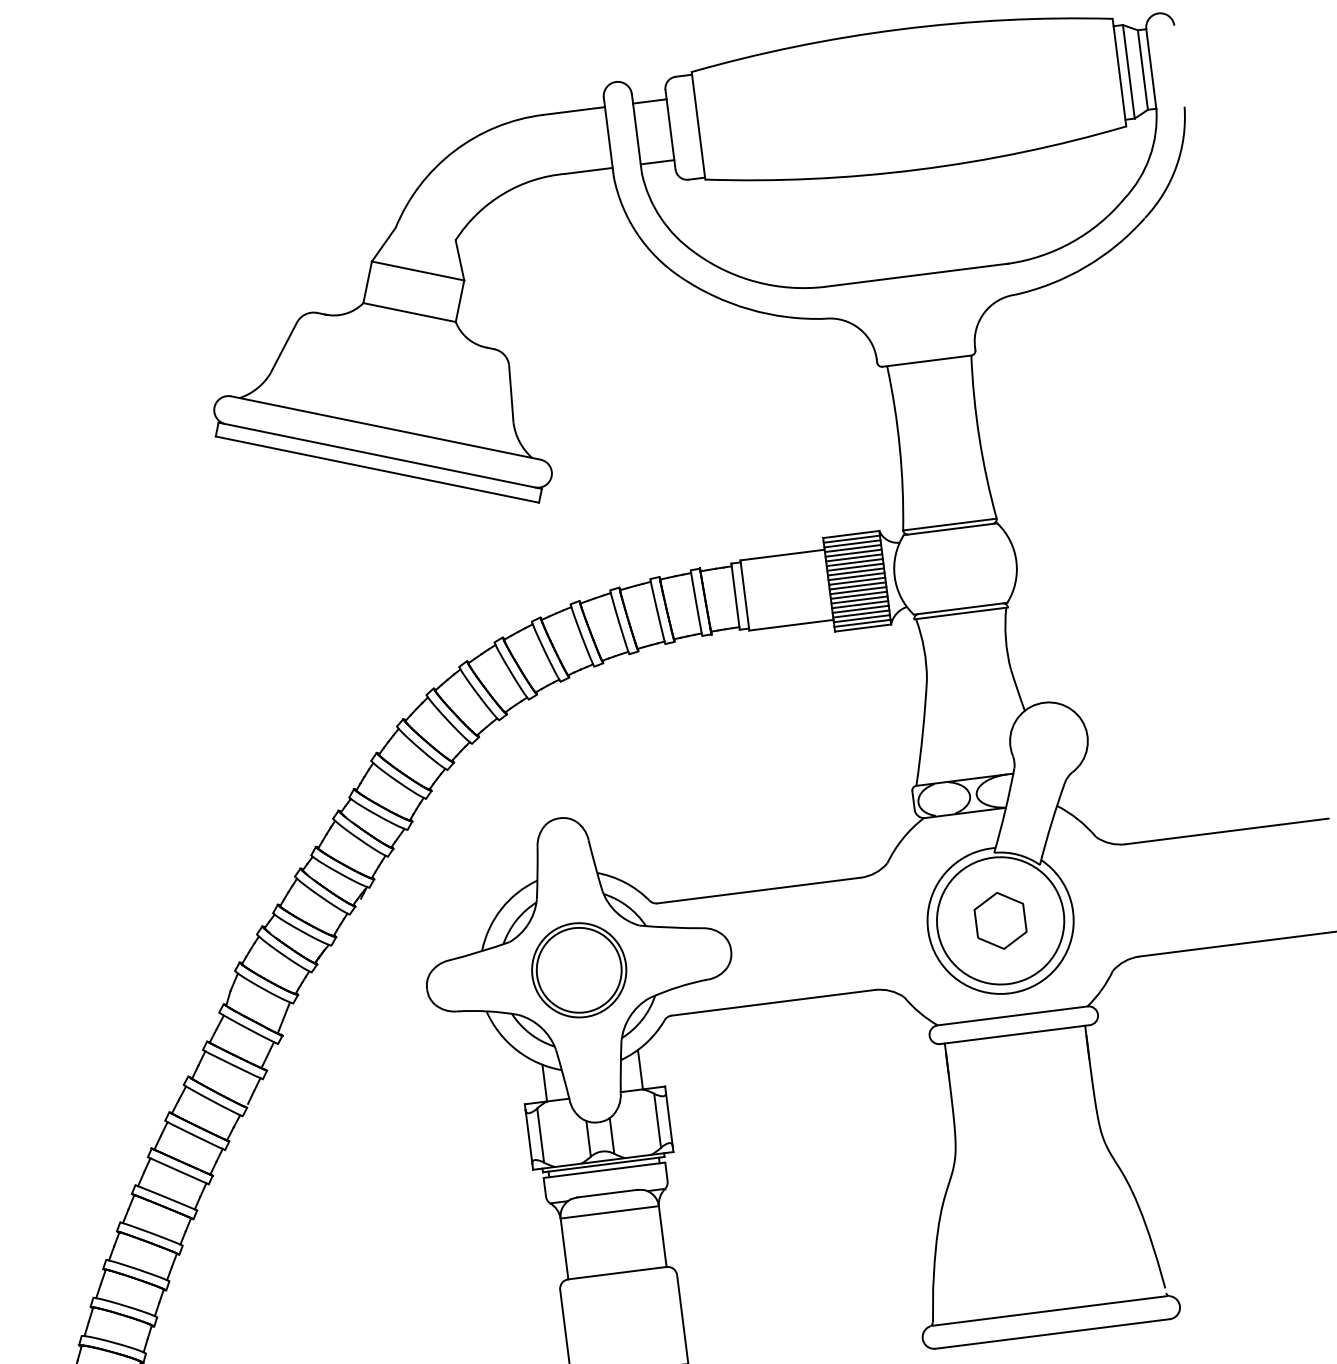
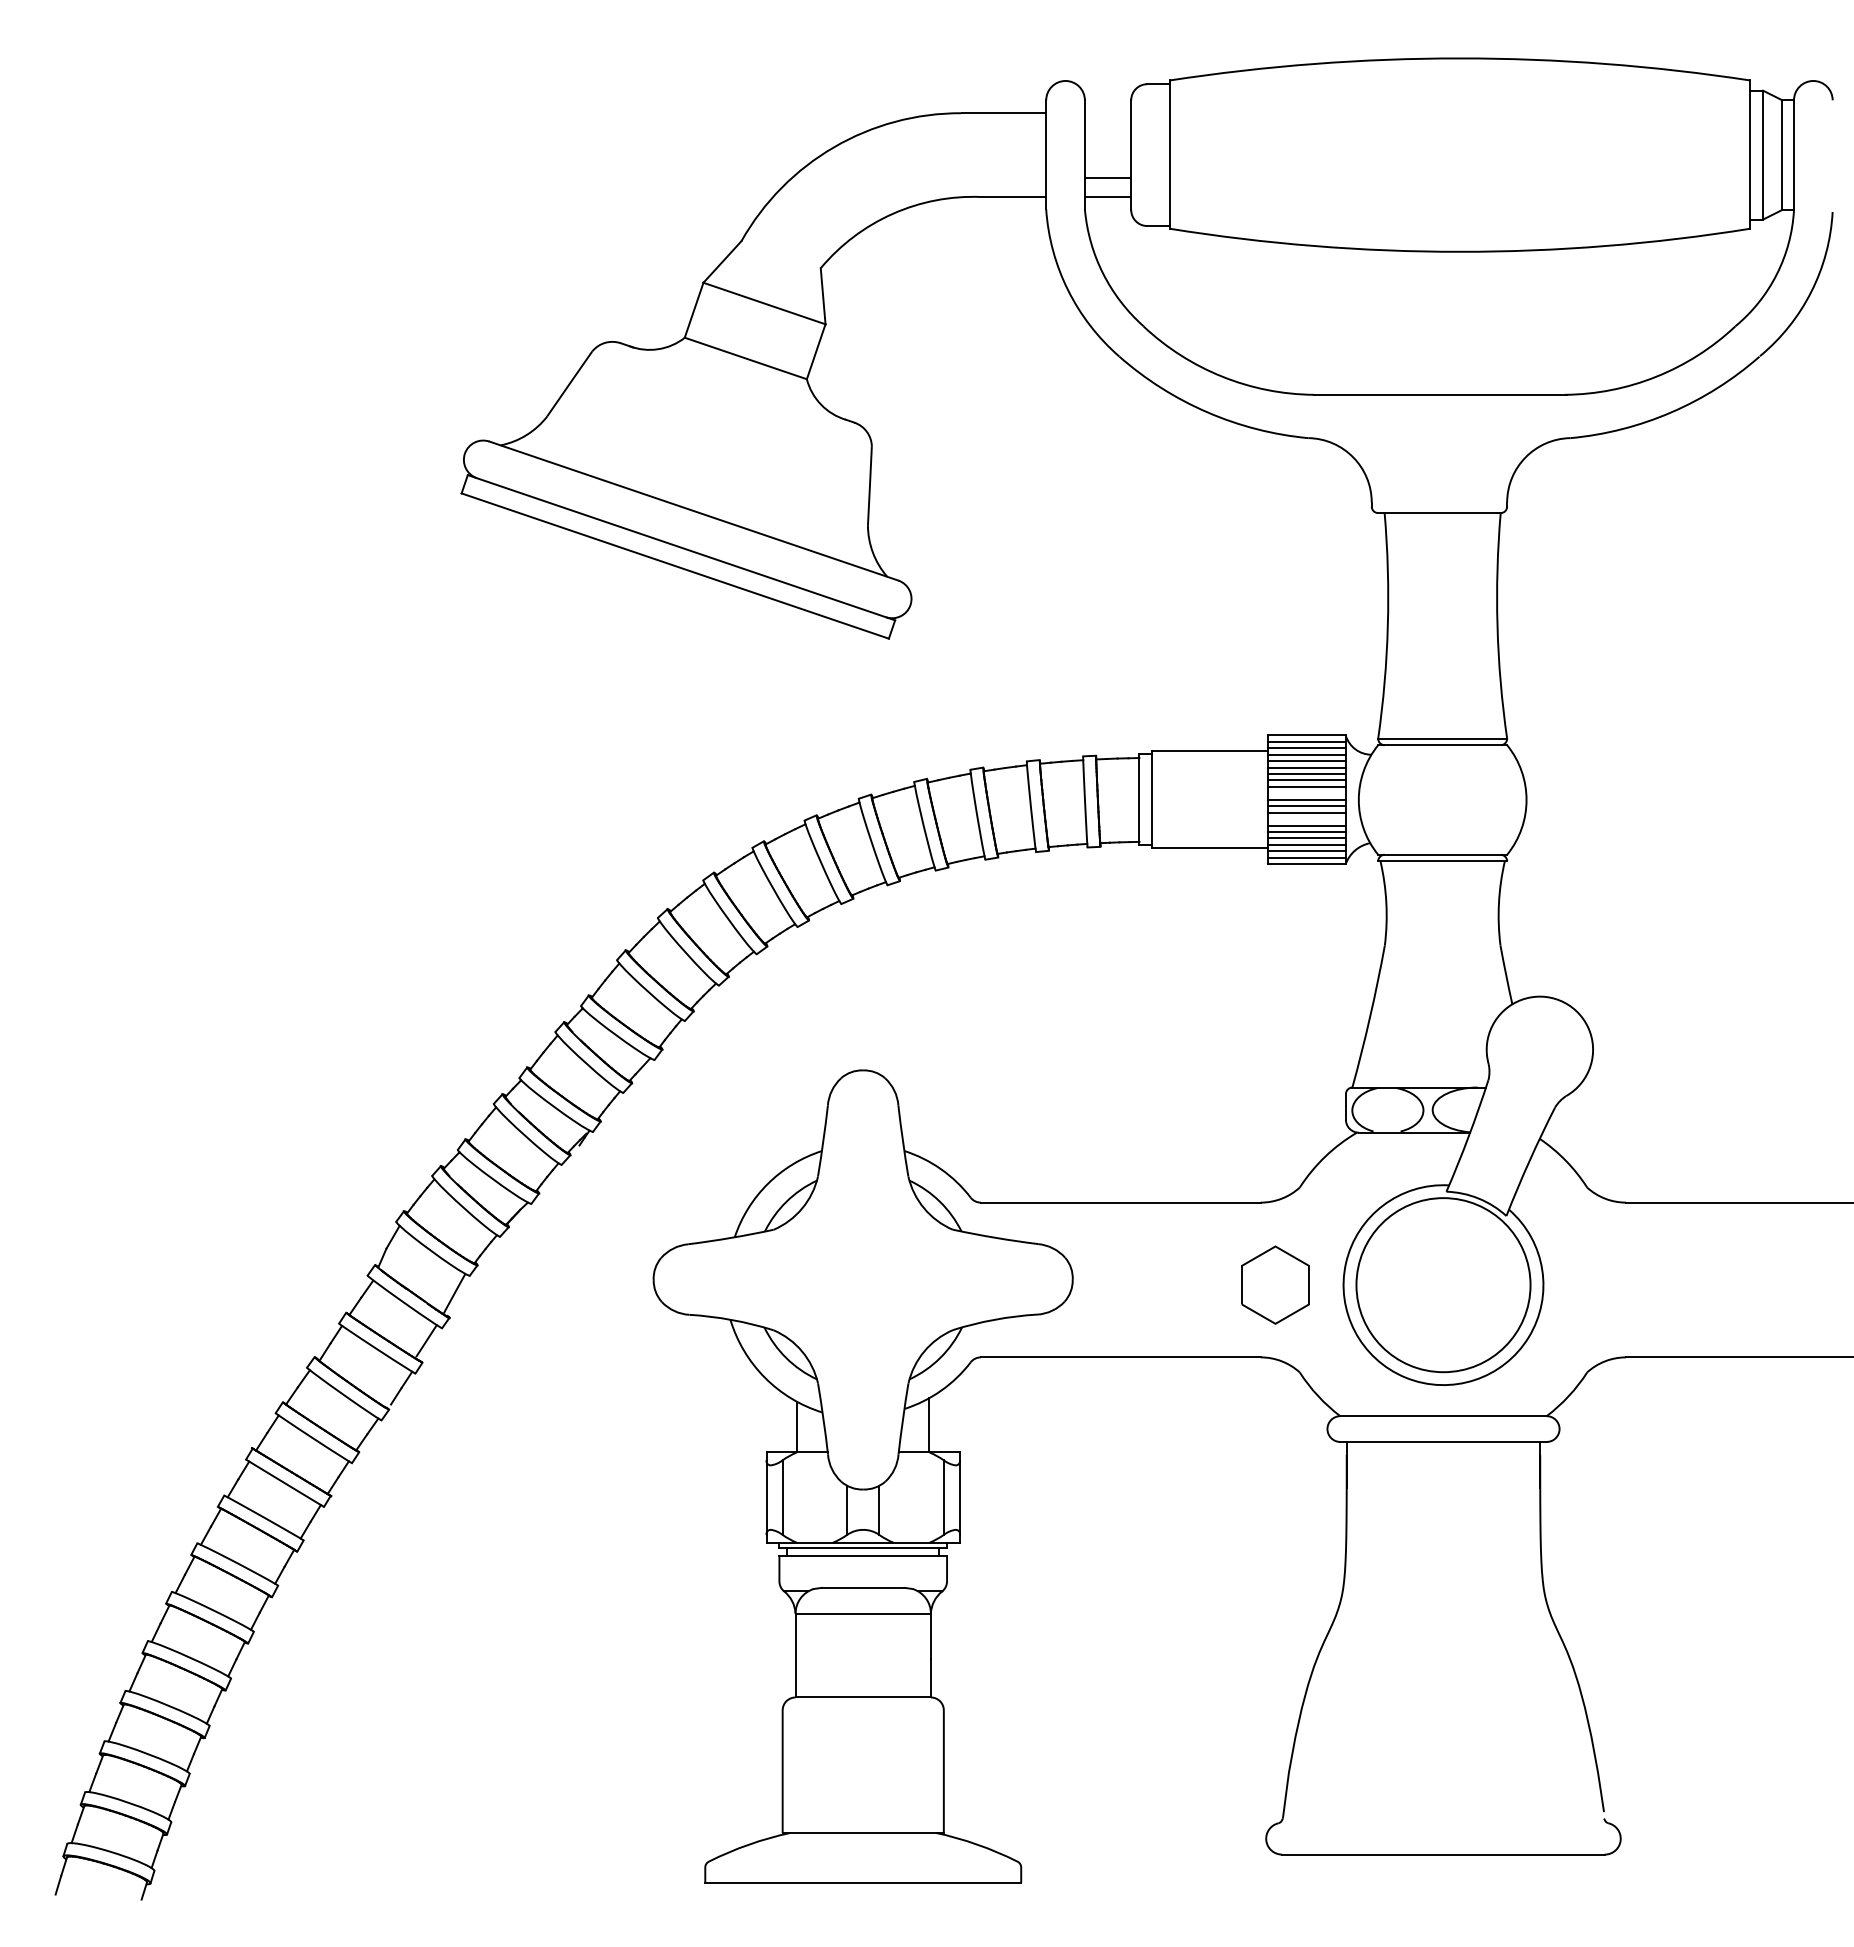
line: (649, 101) -> (1107, 178), moved
line: (856, 576) -> (1306, 793), removed
line: (858, 595) -> (1306, 819), removed
part: (1000, 920) -> (1275, 1284), moved
part: (578, 970) -> (862, 1279), removed
line: (1049, 1310) -> (1443, 1822), removed

